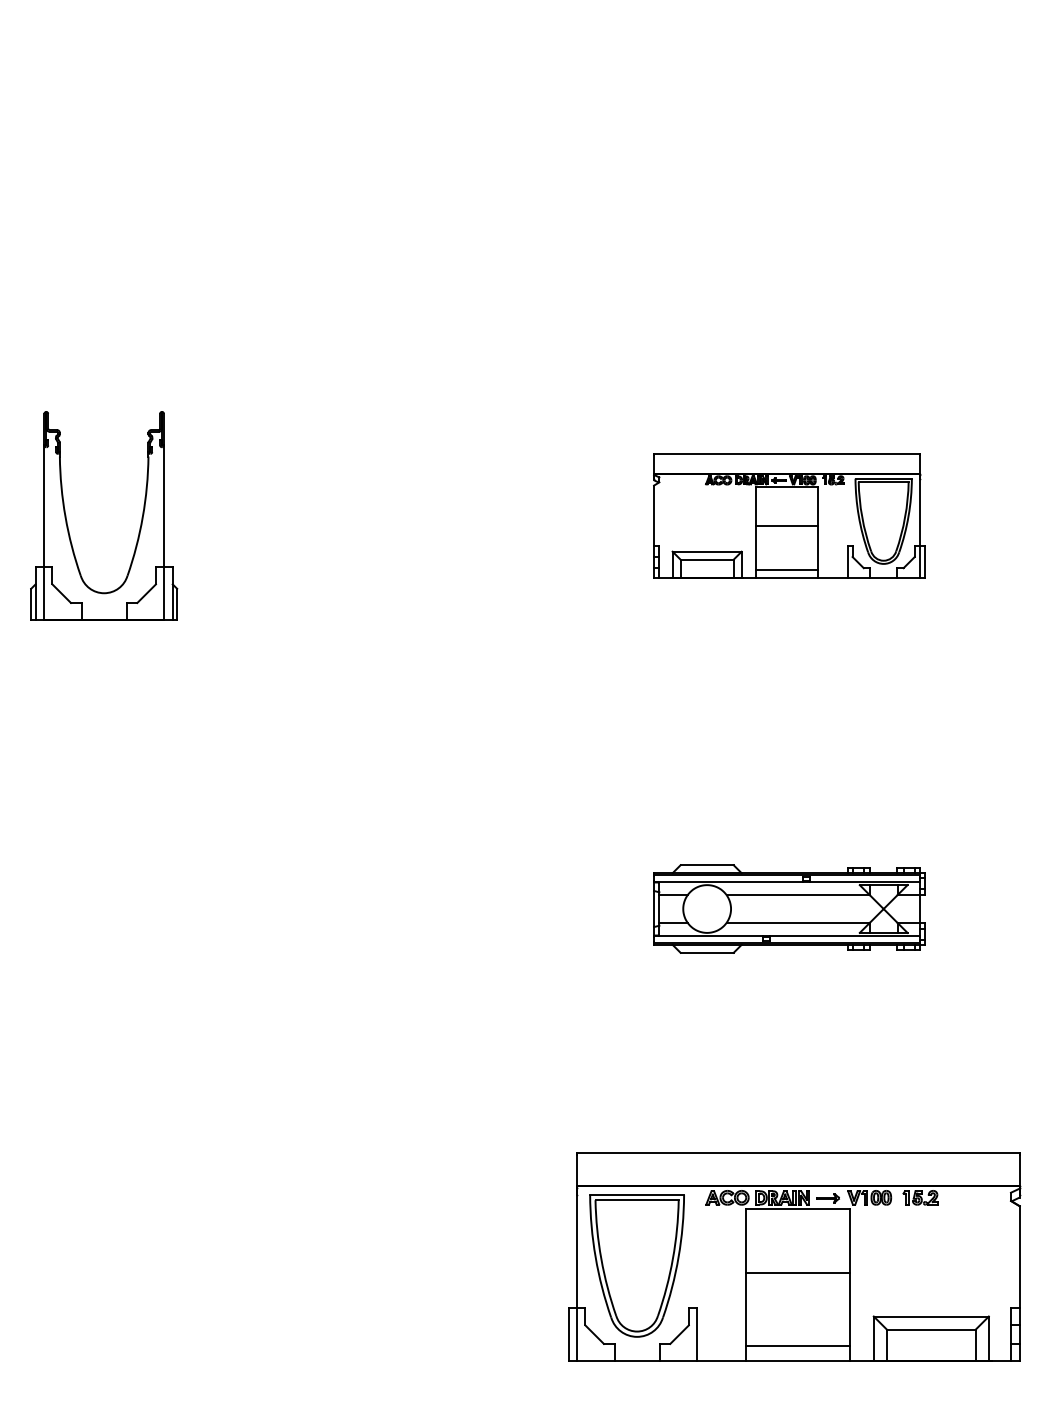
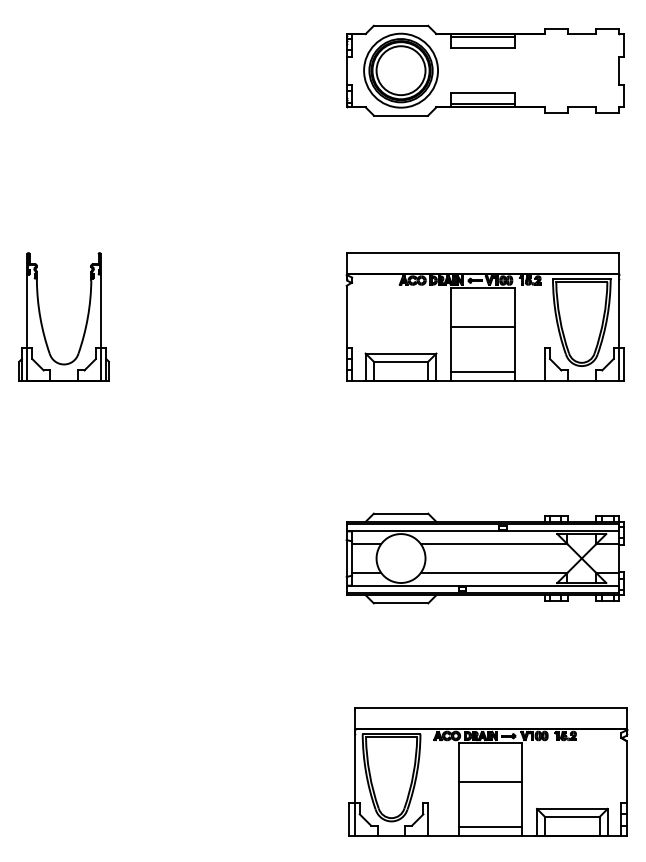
part: (789, 114) -> (485, 70), added
part: (788, 515) -> (484, 316), size x1.67
part: (788, 908) -> (484, 558), size x1.67

